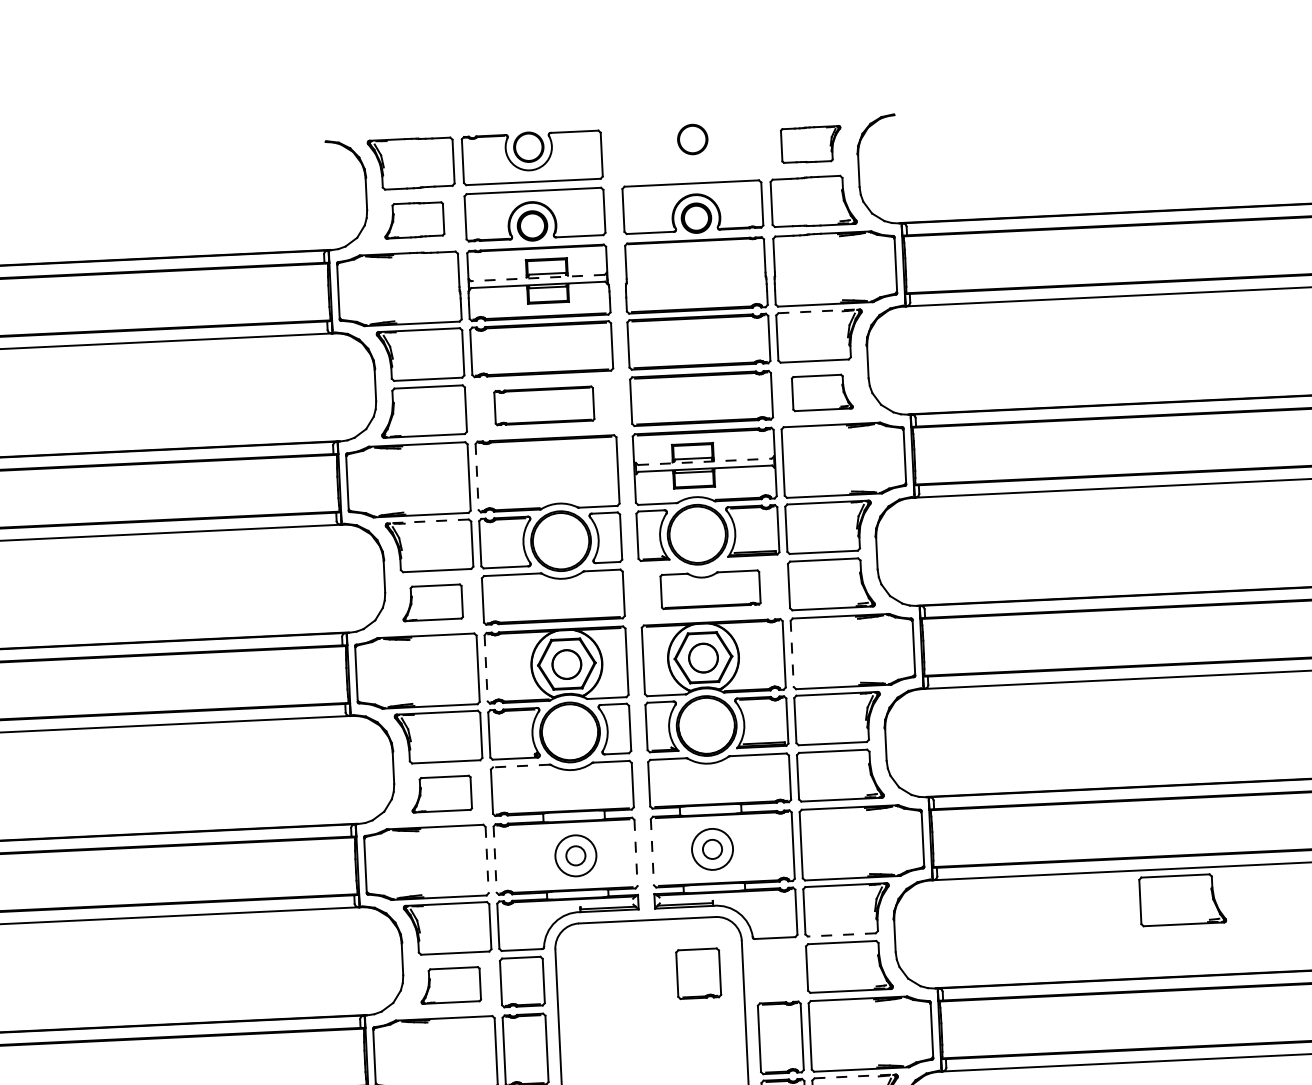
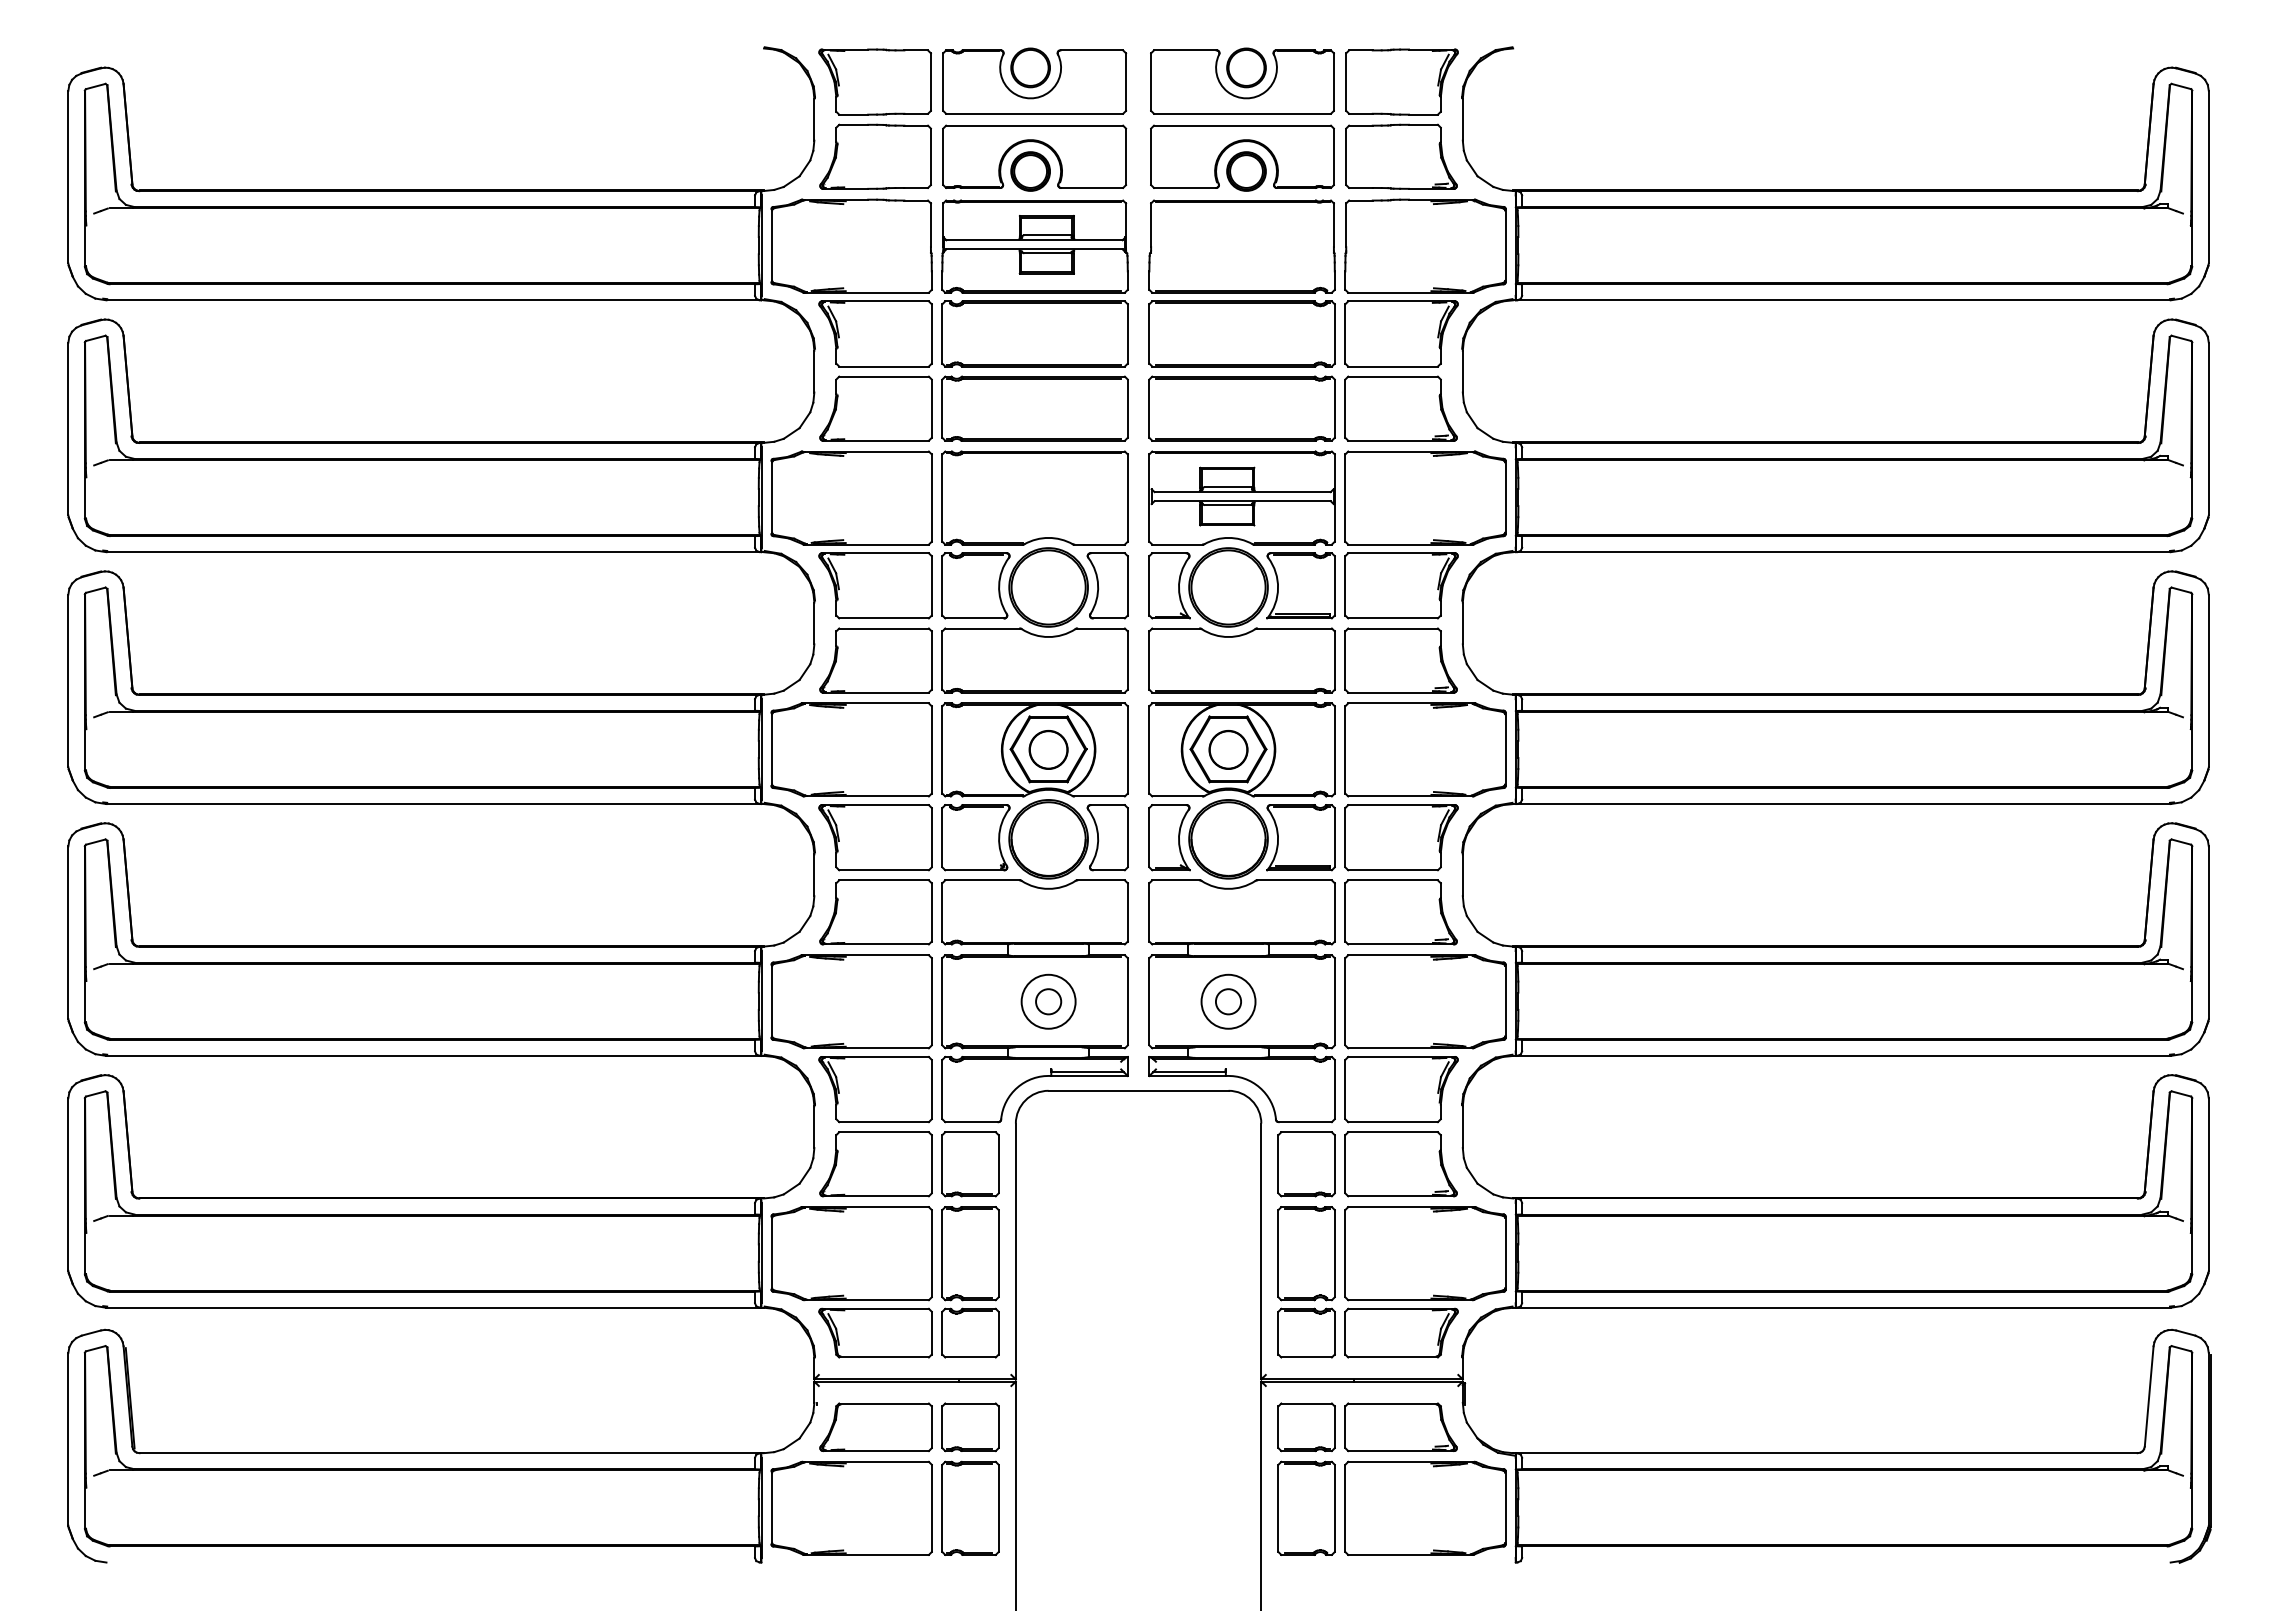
part: (810, 144) -> (1401, 81), size x1.43
part: (689, 161) -> (1240, 96), added
part: (414, 220) -> (875, 156), size x1.43
line: (537, 278) -> (1034, 240), dashed -> solid
line: (819, 311) -> (1402, 301), dashed -> solid
part: (821, 392) -> (1400, 408), size x1.43
part: (543, 405) -> (1034, 408), size x1.43
line: (705, 462) -> (1243, 492), dashed -> solid
line: (477, 477) -> (942, 498), dashed -> solid
line: (428, 521) -> (875, 553), dashed -> solid
part: (710, 589) -> (1241, 660), size x1.43
part: (432, 602) -> (875, 660), size x1.43
line: (792, 653) -> (1345, 749), dashed -> solid
line: (486, 668) -> (942, 749), dashed -> solid
line: (521, 766) -> (982, 880), dashed -> solid
part: (441, 794) -> (875, 912), size x1.43
line: (635, 852) -> (1127, 1001), dashed -> solid
line: (652, 852) -> (1149, 1001), dashed -> solid
line: (486, 859) -> (931, 1001), dashed -> solid
line: (495, 859) -> (942, 1001), dashed -> solid
part: (1182, 900) -> (1842, 1097), removed
line: (842, 935) -> (1393, 1122), dashed -> solid
part: (698, 973) -> (1306, 1164), moved
part: (450, 985) -> (875, 1164), size x1.43
line: (855, 1076) -> (1402, 1308), dashed -> solid

